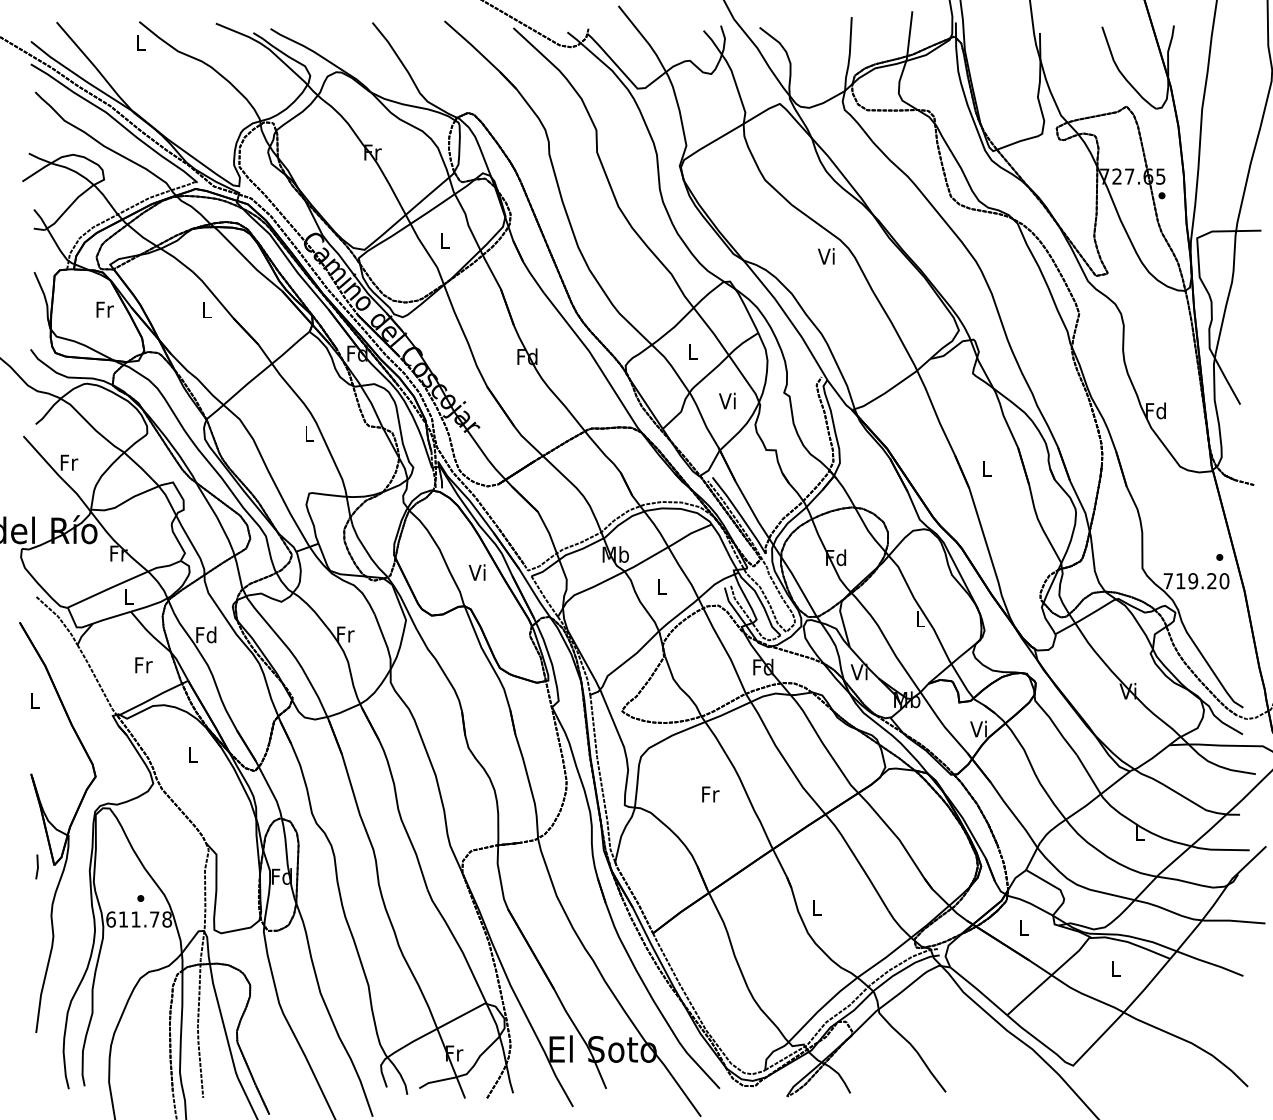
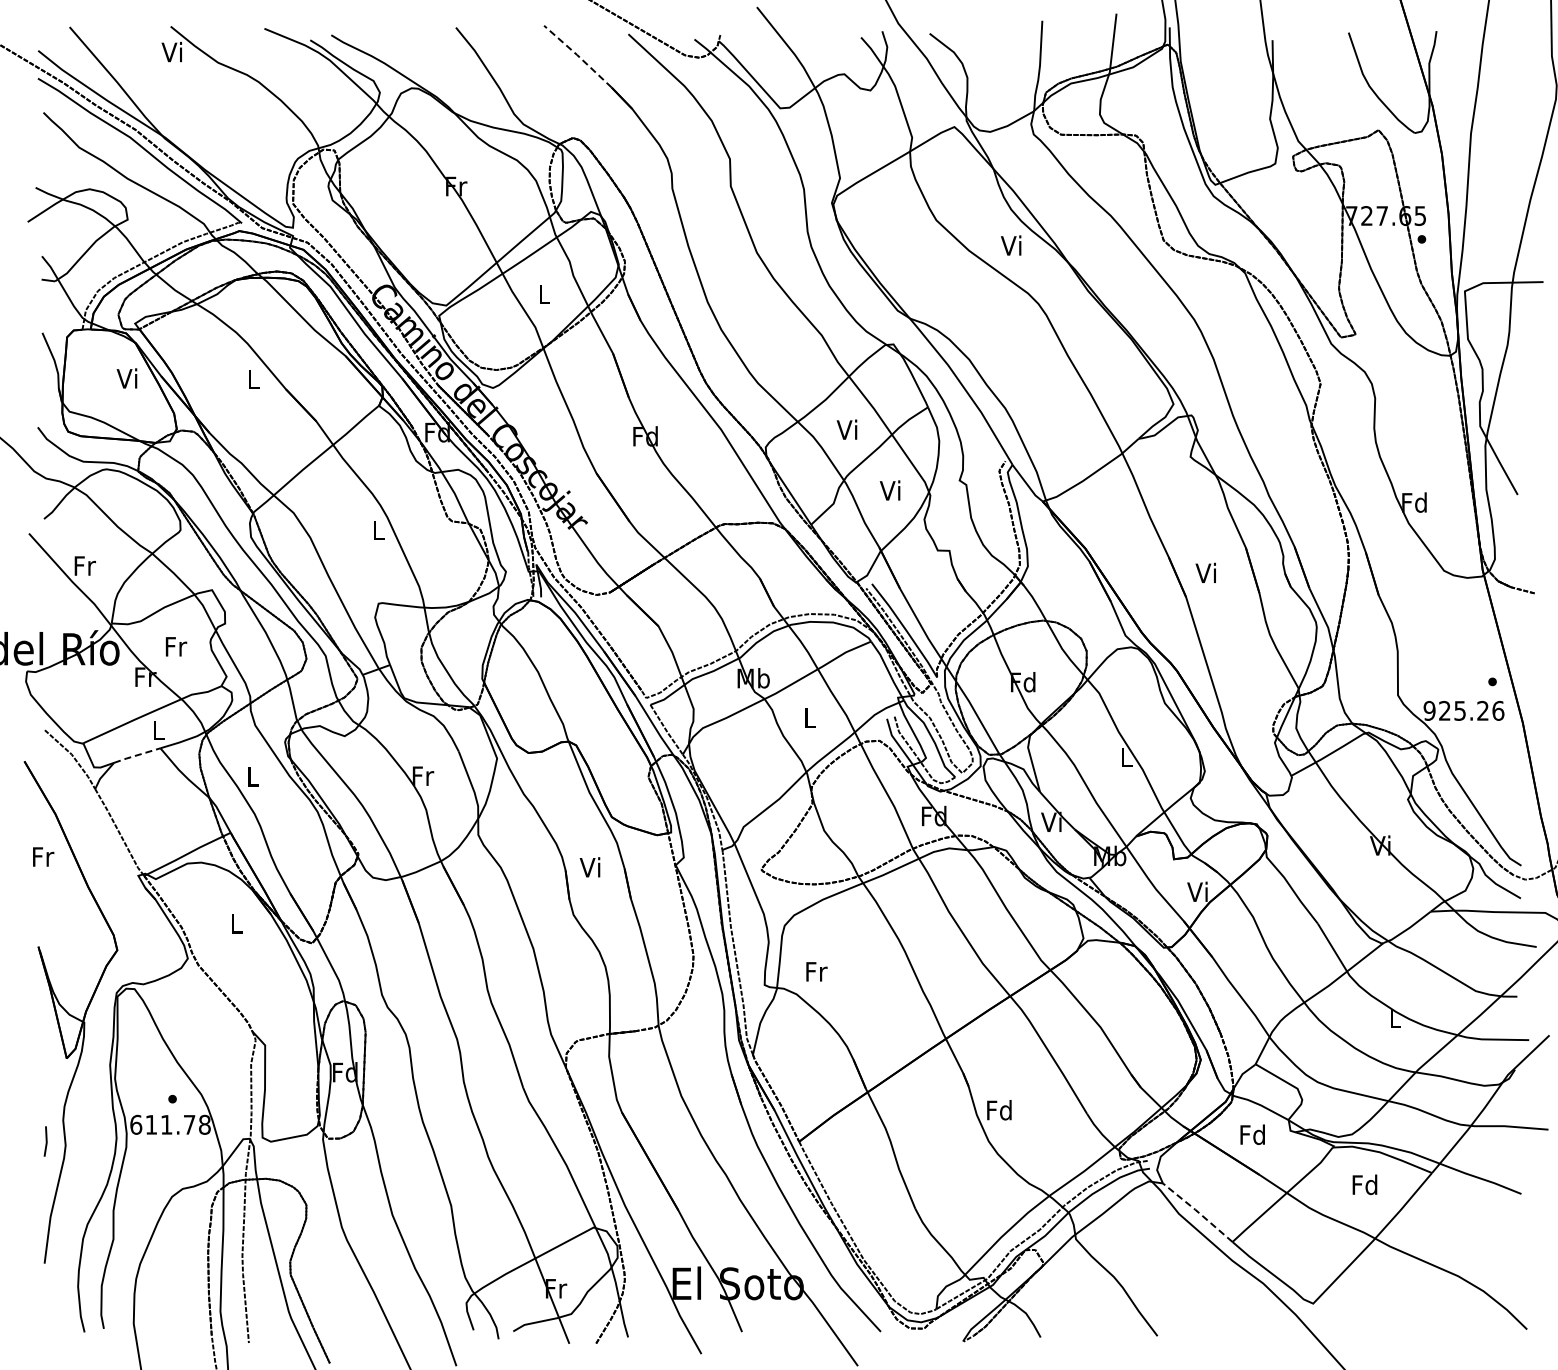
text: (139, 42) -> (171, 51), L -> Vi
line: (471, 45) -> (577, 55), solid -> dashed
text: (826, 256) -> (1011, 245), moved
text: (103, 309) -> (127, 378), Fr -> Vi
text: (691, 351) -> (846, 429), L -> Vi
text: (985, 468) -> (1205, 572), L -> Vi
text: (476, 572) -> (589, 867), moved
text: (1196, 580) -> (1463, 710), 719.20 -> 925.26
line: (111, 617) -> (136, 755), solid -> dashed
text: (206, 634) -> (252, 776), Fd -> L
text: (144, 665) -> (176, 646), moved
text: (35, 700) -> (43, 856), L -> Fr
text: (710, 794) -> (816, 971), moved
line: (36, 866) -> (45, 1141), moved
text: (816, 907) -> (999, 1110), L -> Fd
text: (1023, 927) -> (1252, 1134), L -> Fd
text: (1115, 968) -> (1364, 1184), L -> Fd
line: (978, 990) -> (1197, 1211), solid -> dashed

